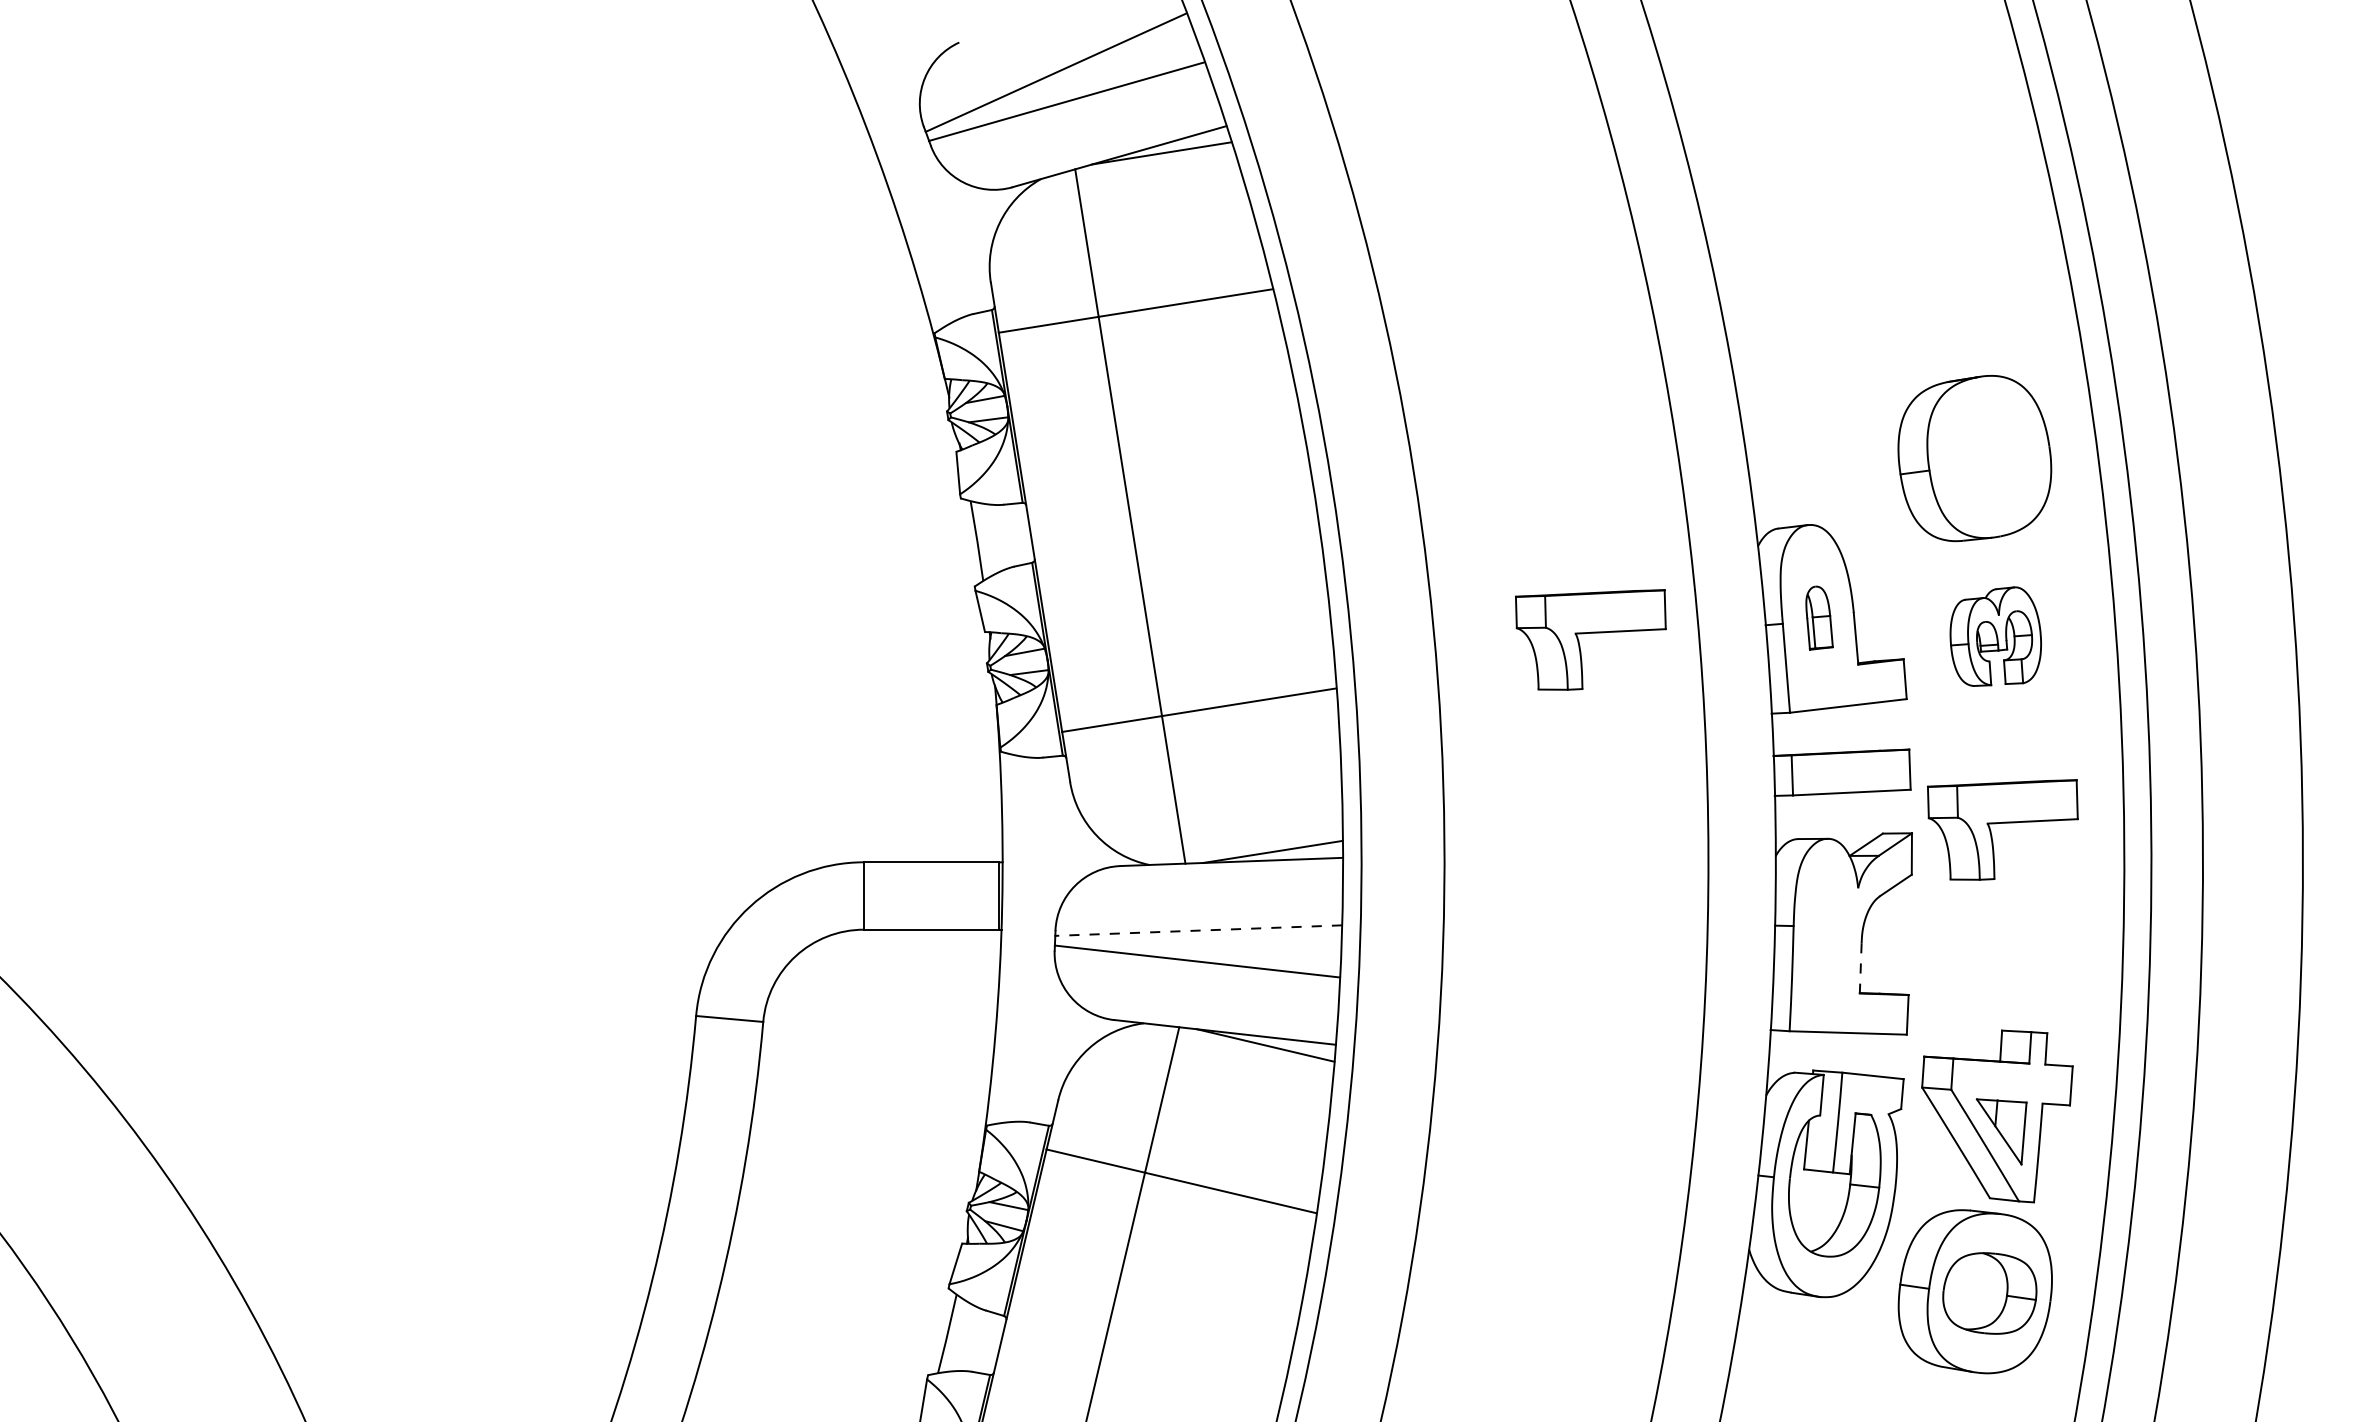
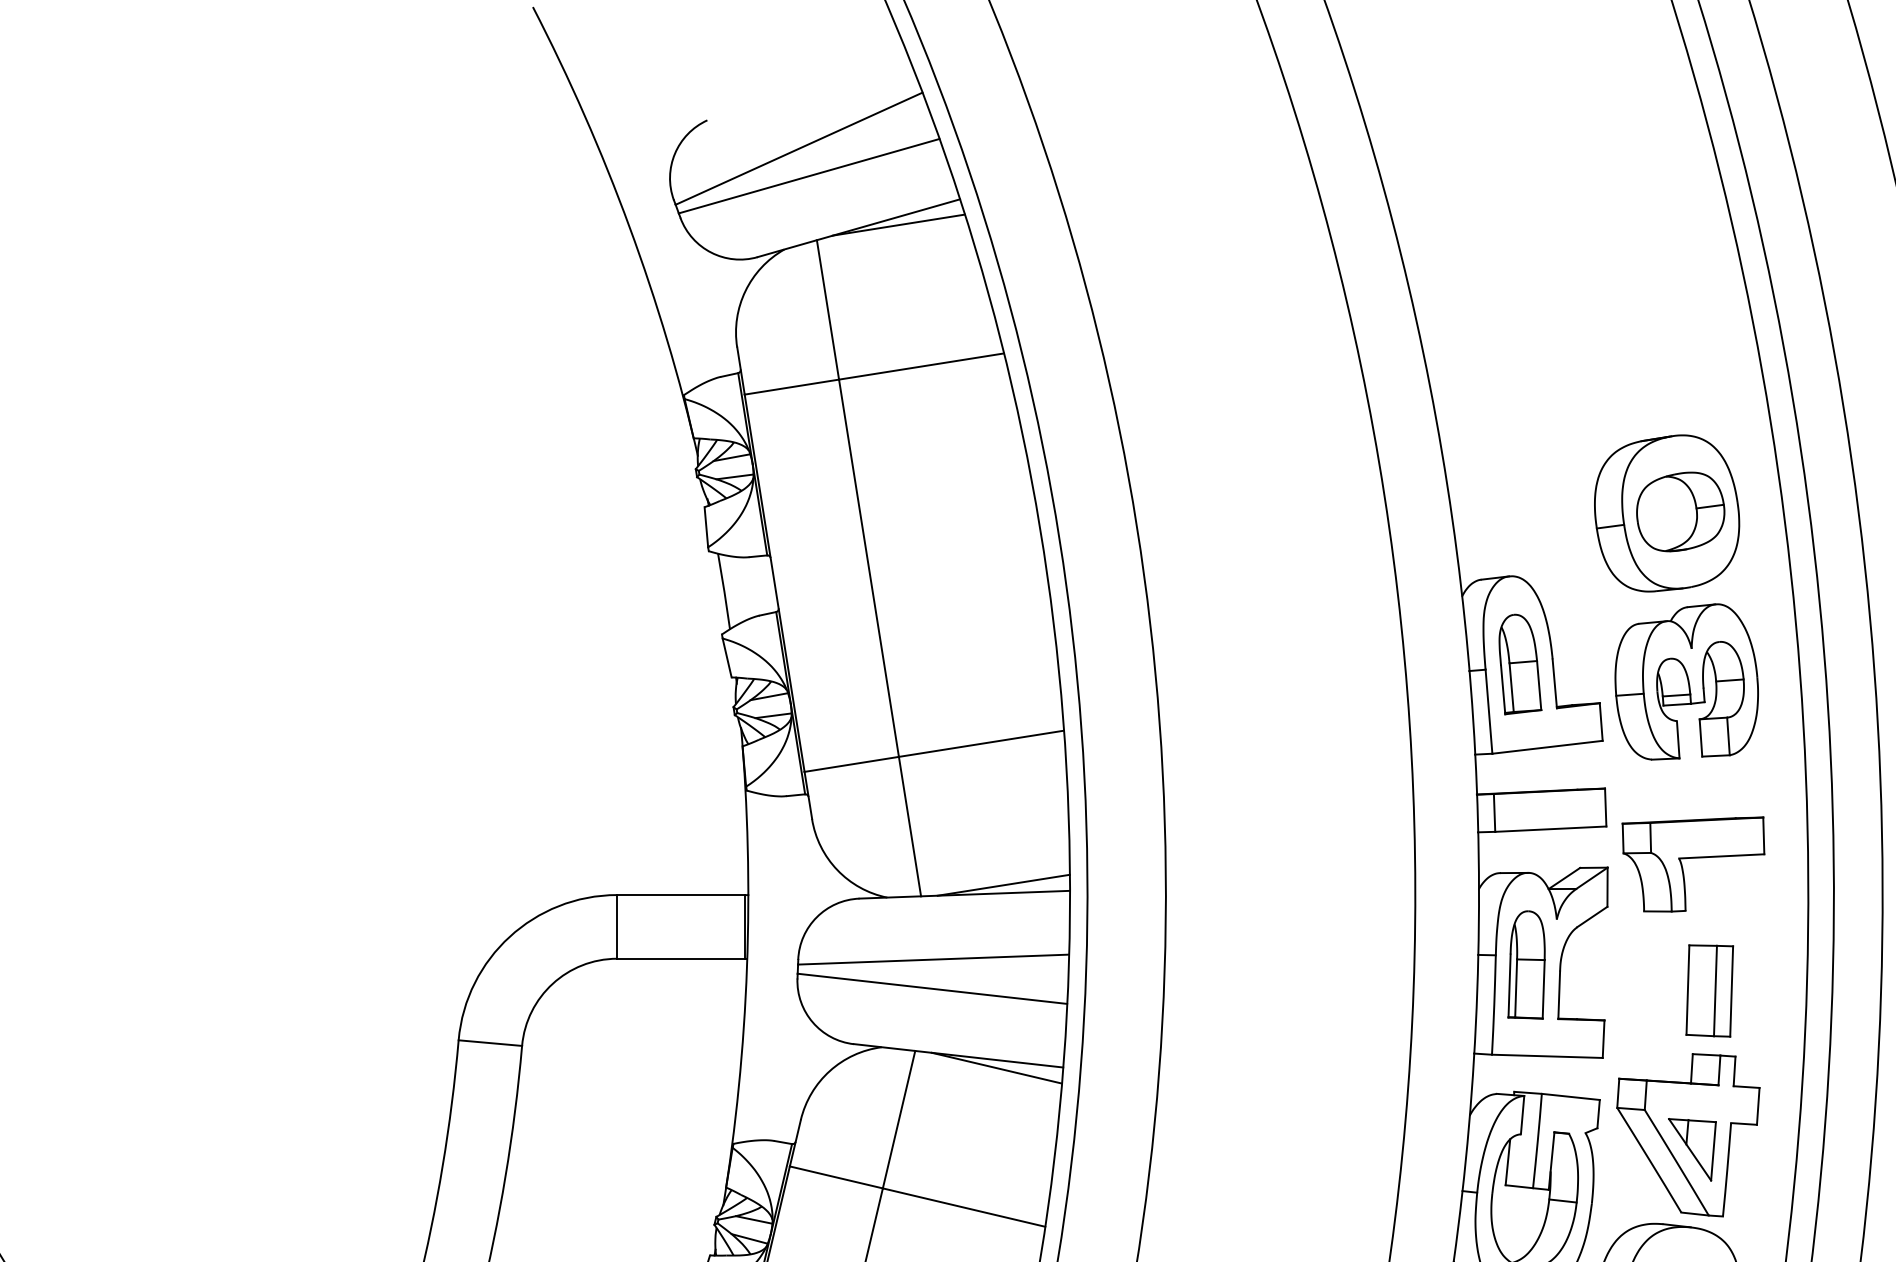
part: (1989, 456) -> (1680, 511), added
part: (1819, 617) -> (1520, 663), size x1.67
part: (1995, 636) -> (1686, 681), size x1.67
part: (1590, 639) -> (1303, 684), removed
line: (1198, 930) -> (933, 959), dashed -> solid
part: (1826, 935) -> (1526, 964), added
part: (2019, 963) -> (1709, 990), added
line: (1860, 968) -> (1558, 995), dashed -> solid

